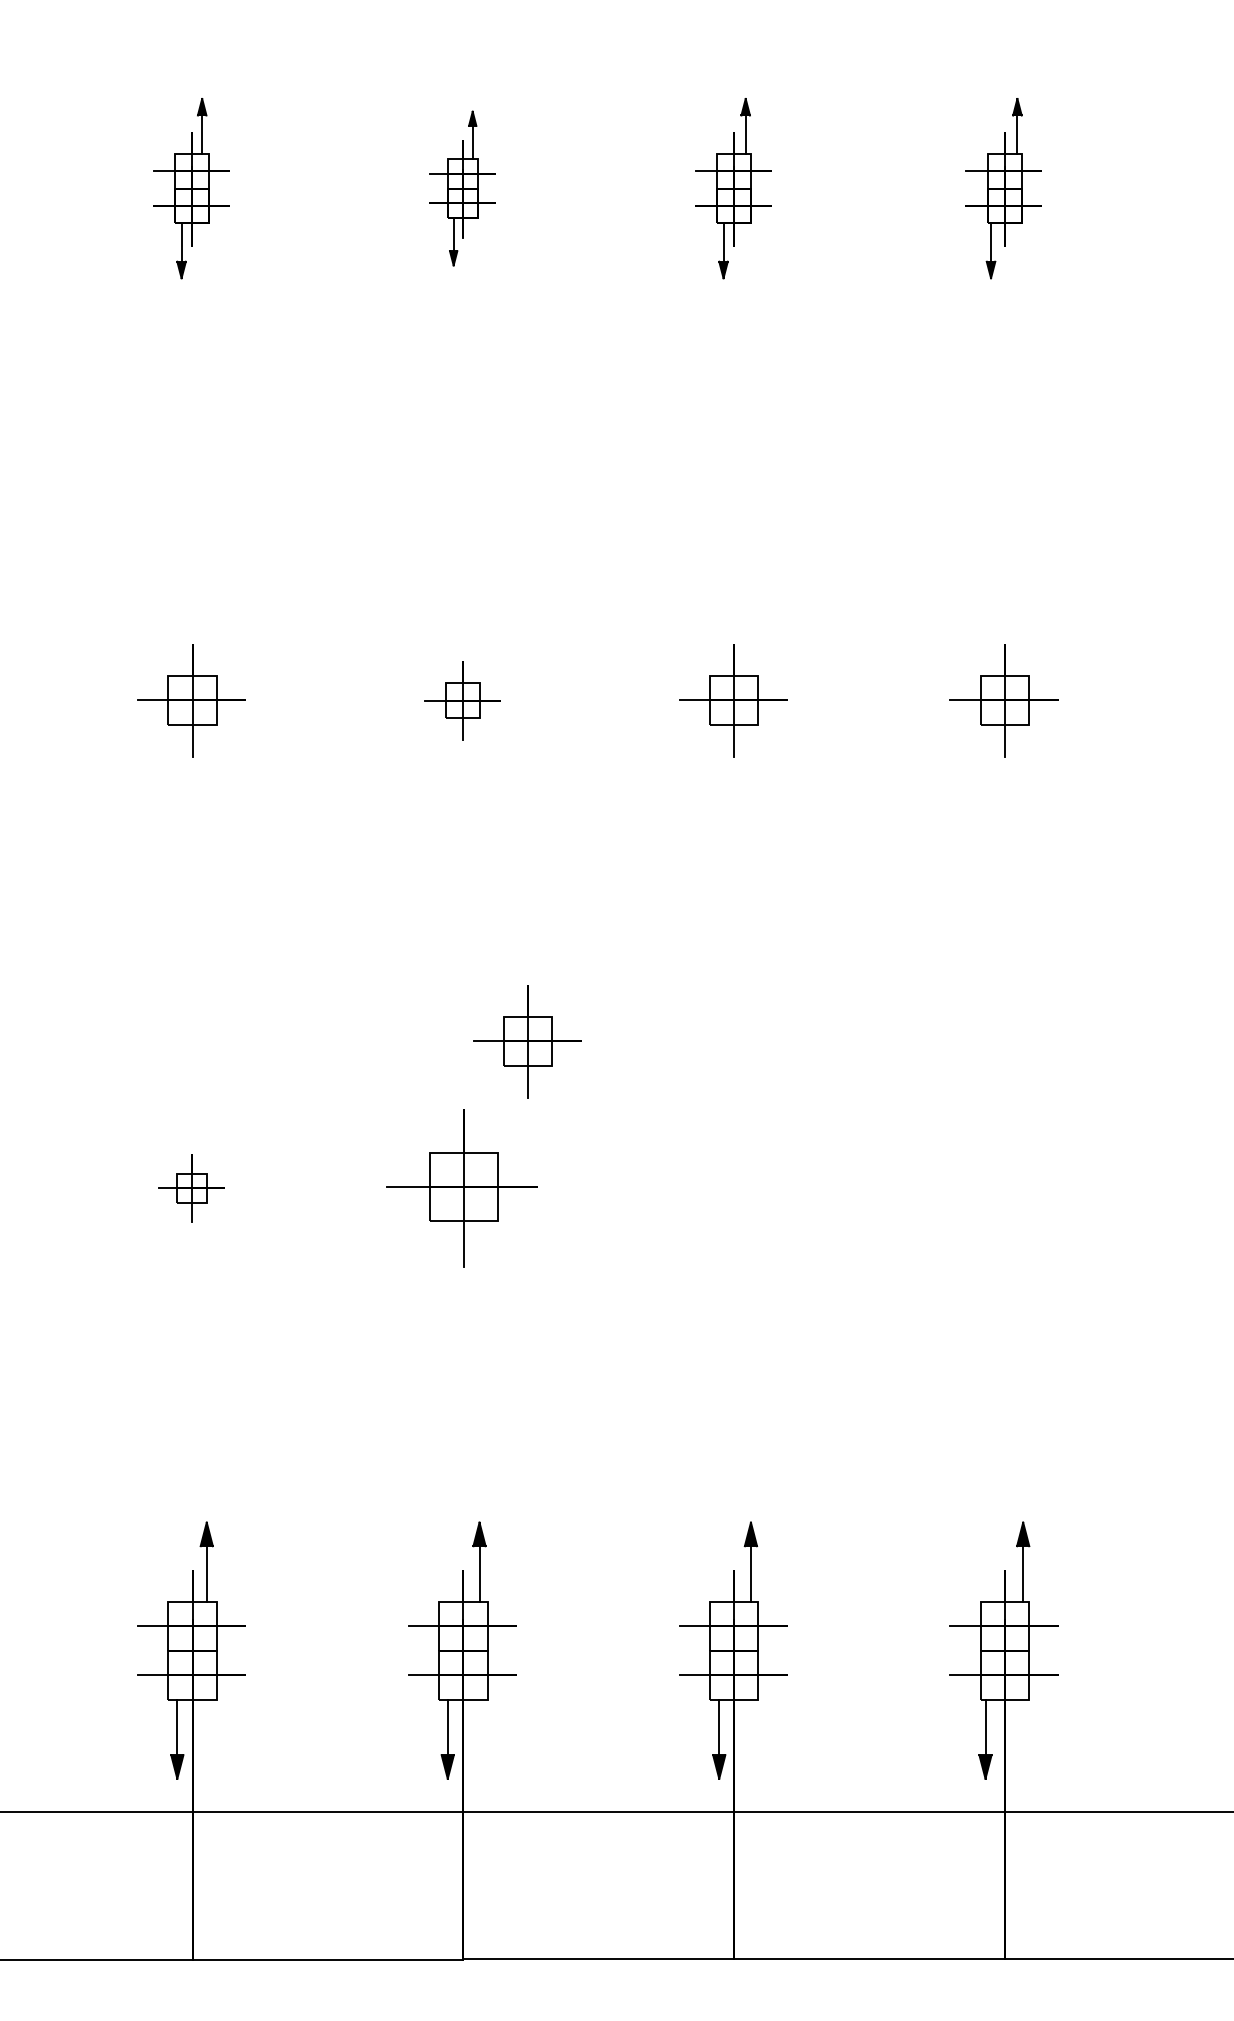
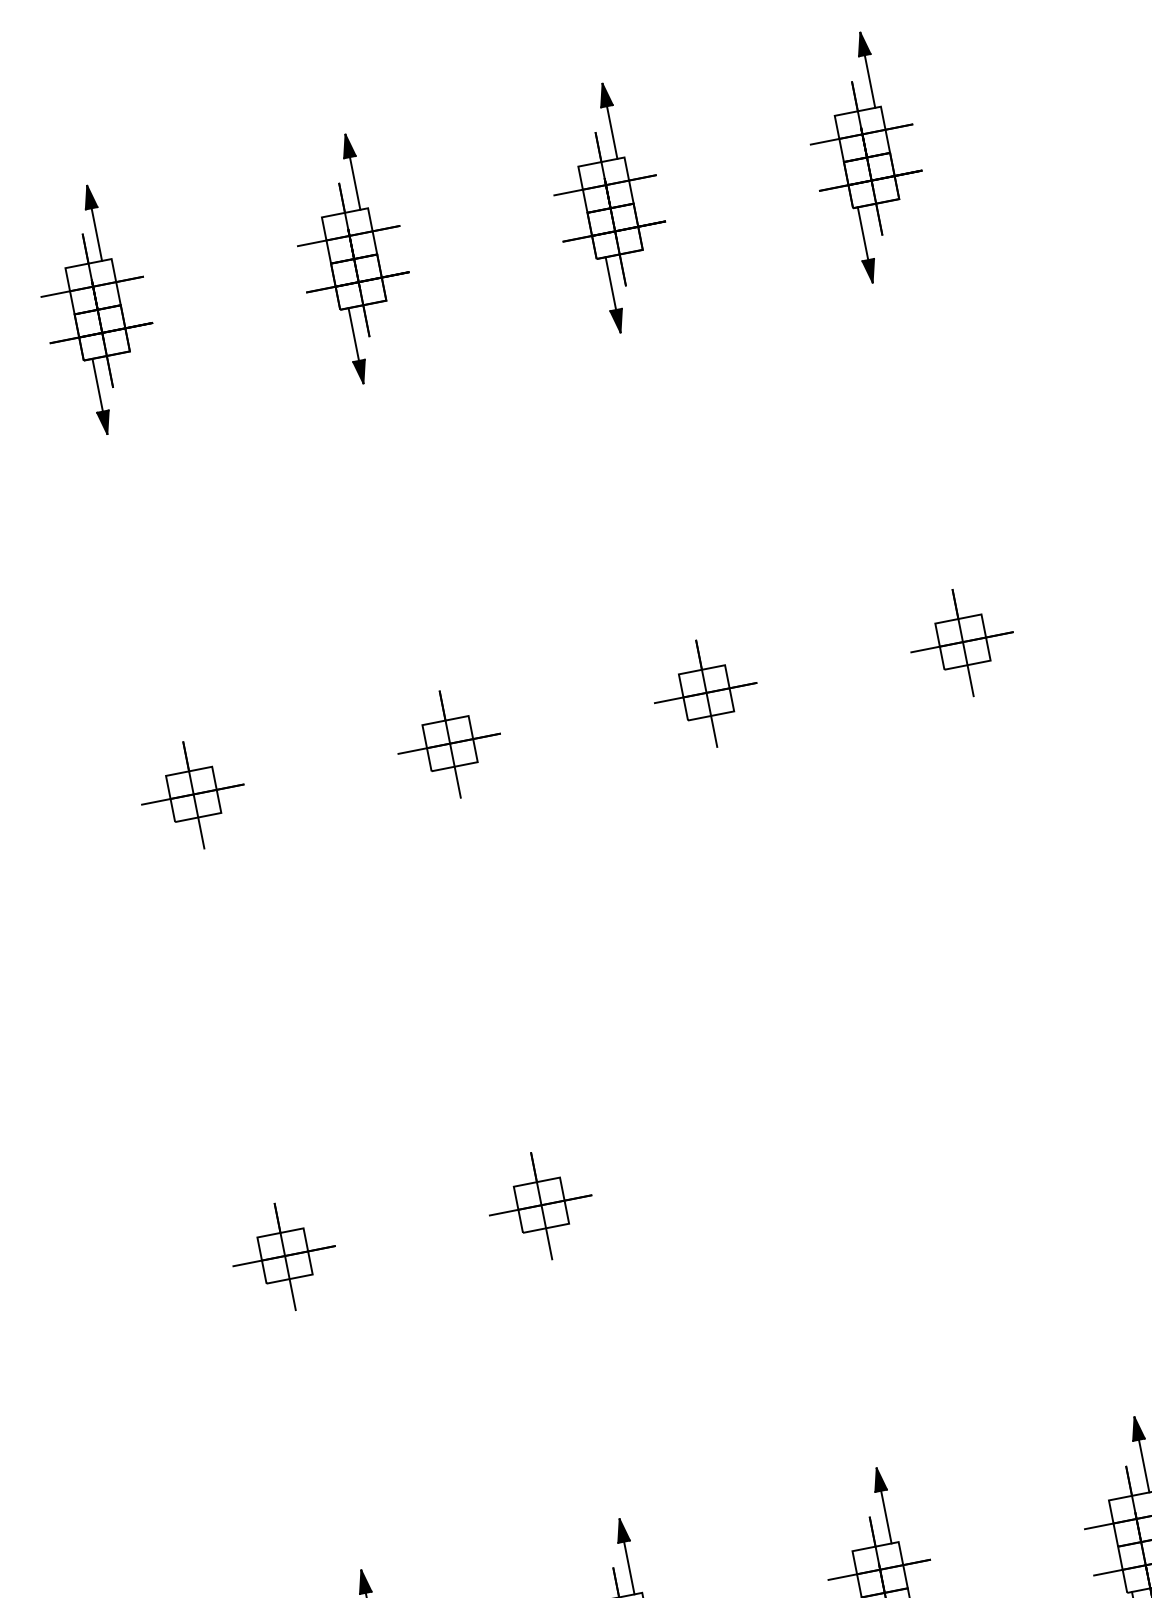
part: (191, 188) -> (96, 309), size x1.43
part: (462, 188) -> (353, 259), size x1.67
part: (733, 188) -> (610, 208), size x1.43
part: (1003, 188) -> (865, 157), size x1.43
part: (462, 700) -> (449, 743), size x1.43
part: (527, 1041) -> (574, 1054), removed
part: (191, 1188) -> (284, 1256), size x1.67
part: (462, 1188) -> (540, 1206), size x0.71

